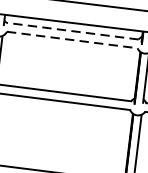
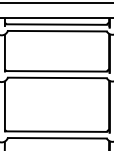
line: (72, 31) -> (56, 24), dashed -> solid
line: (72, 40) -> (57, 31), dashed -> solid

